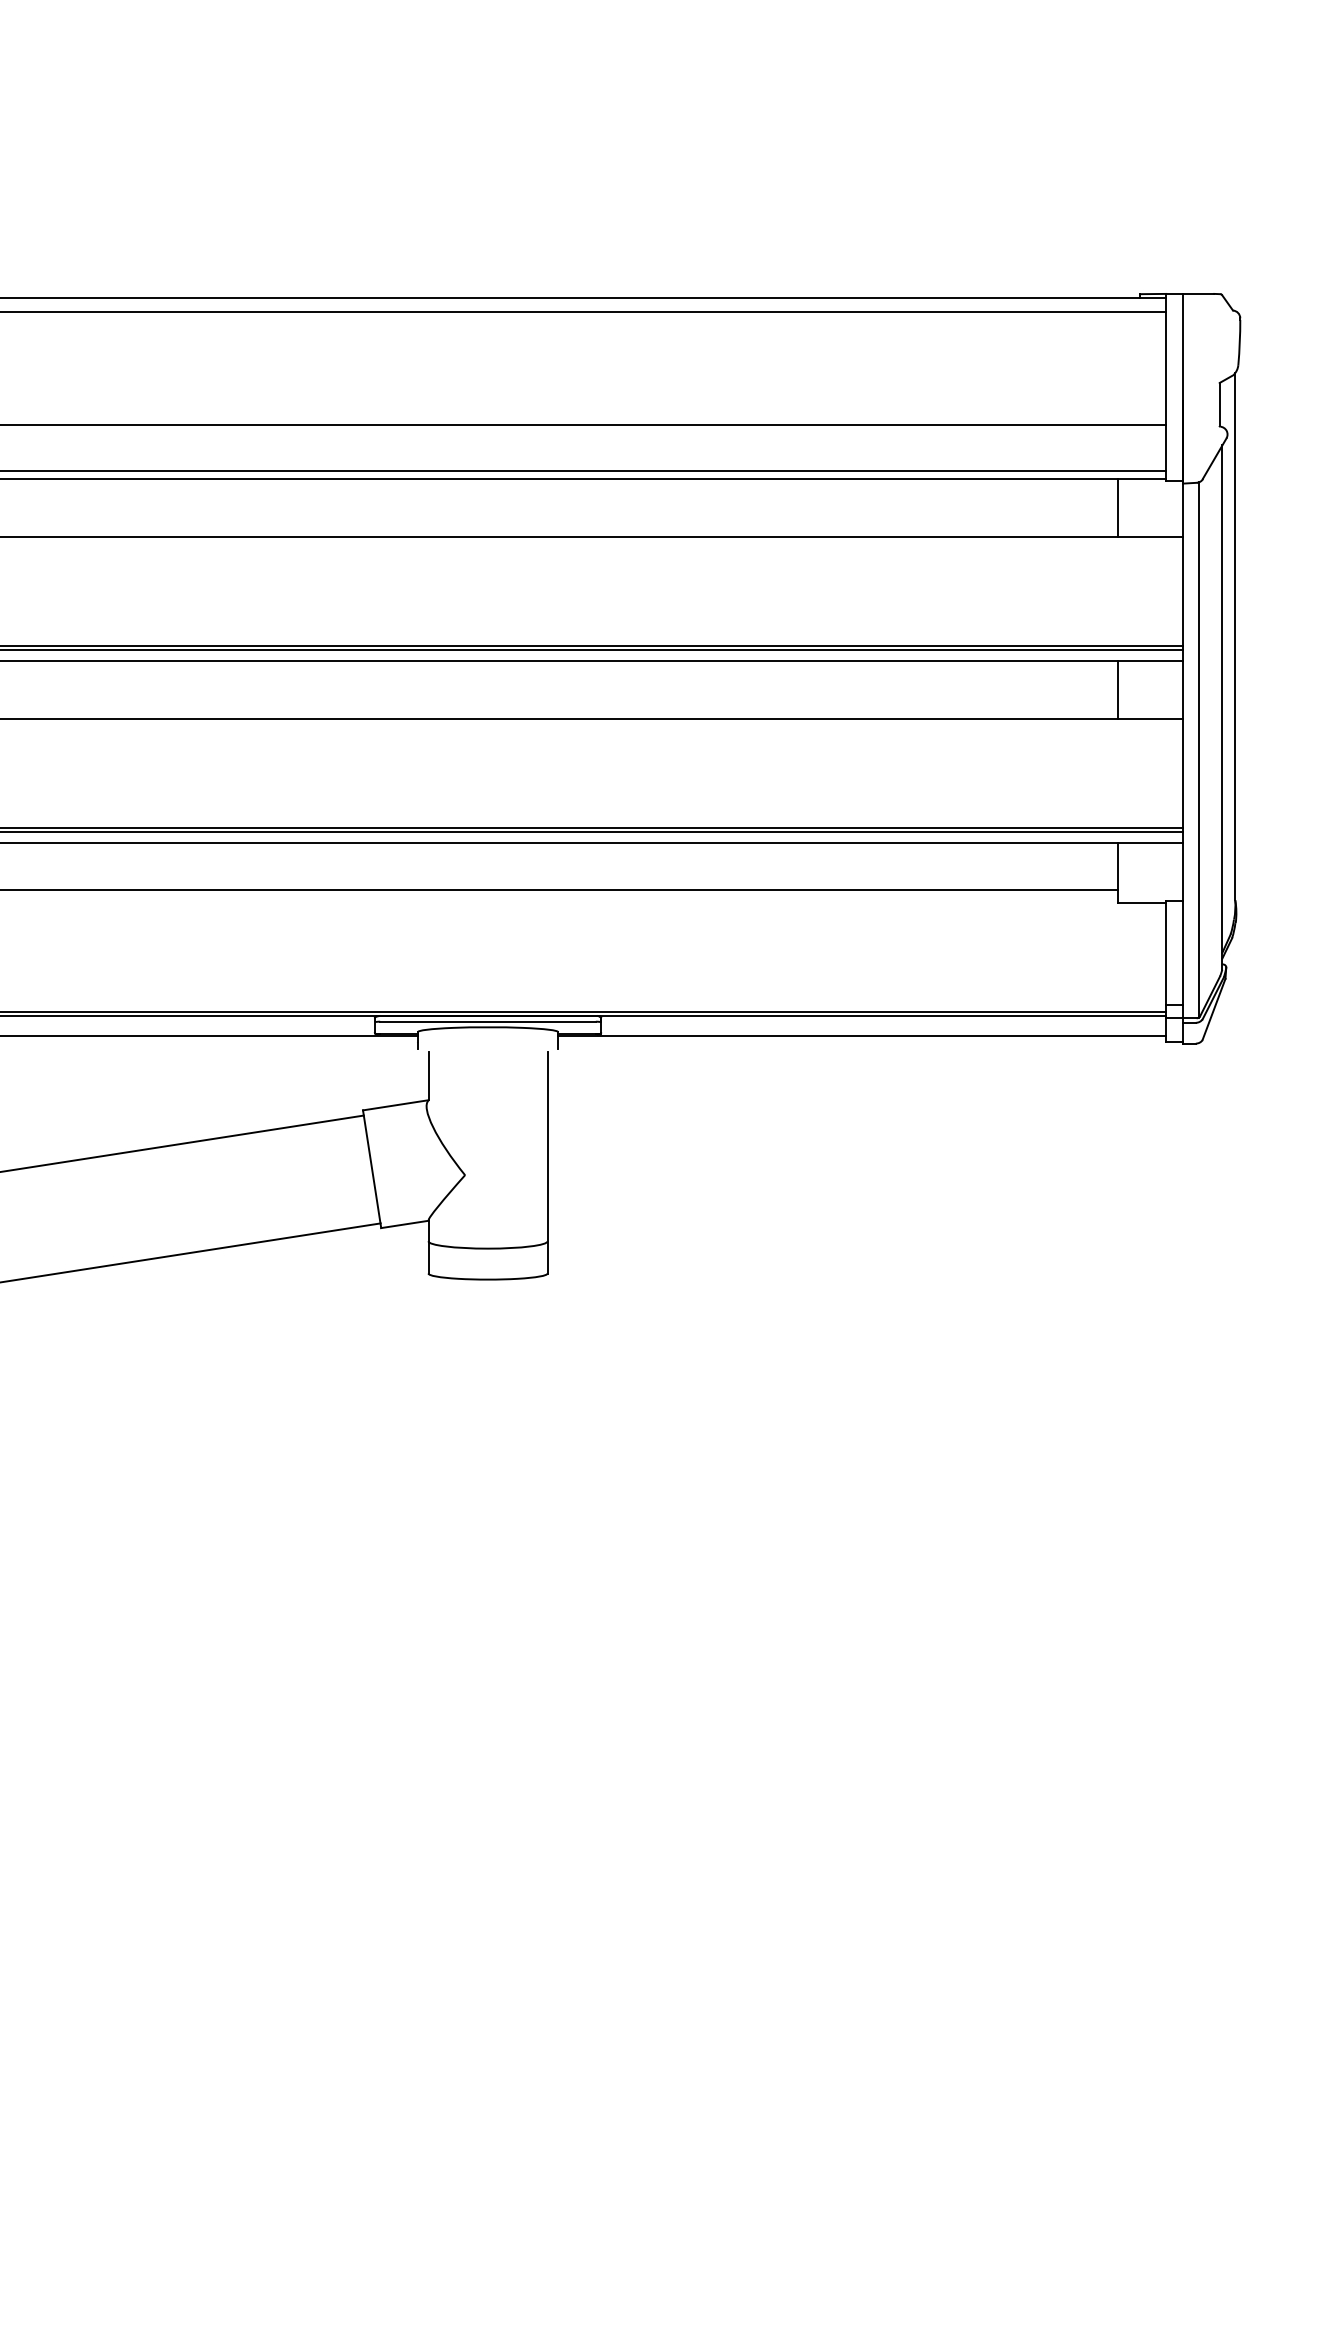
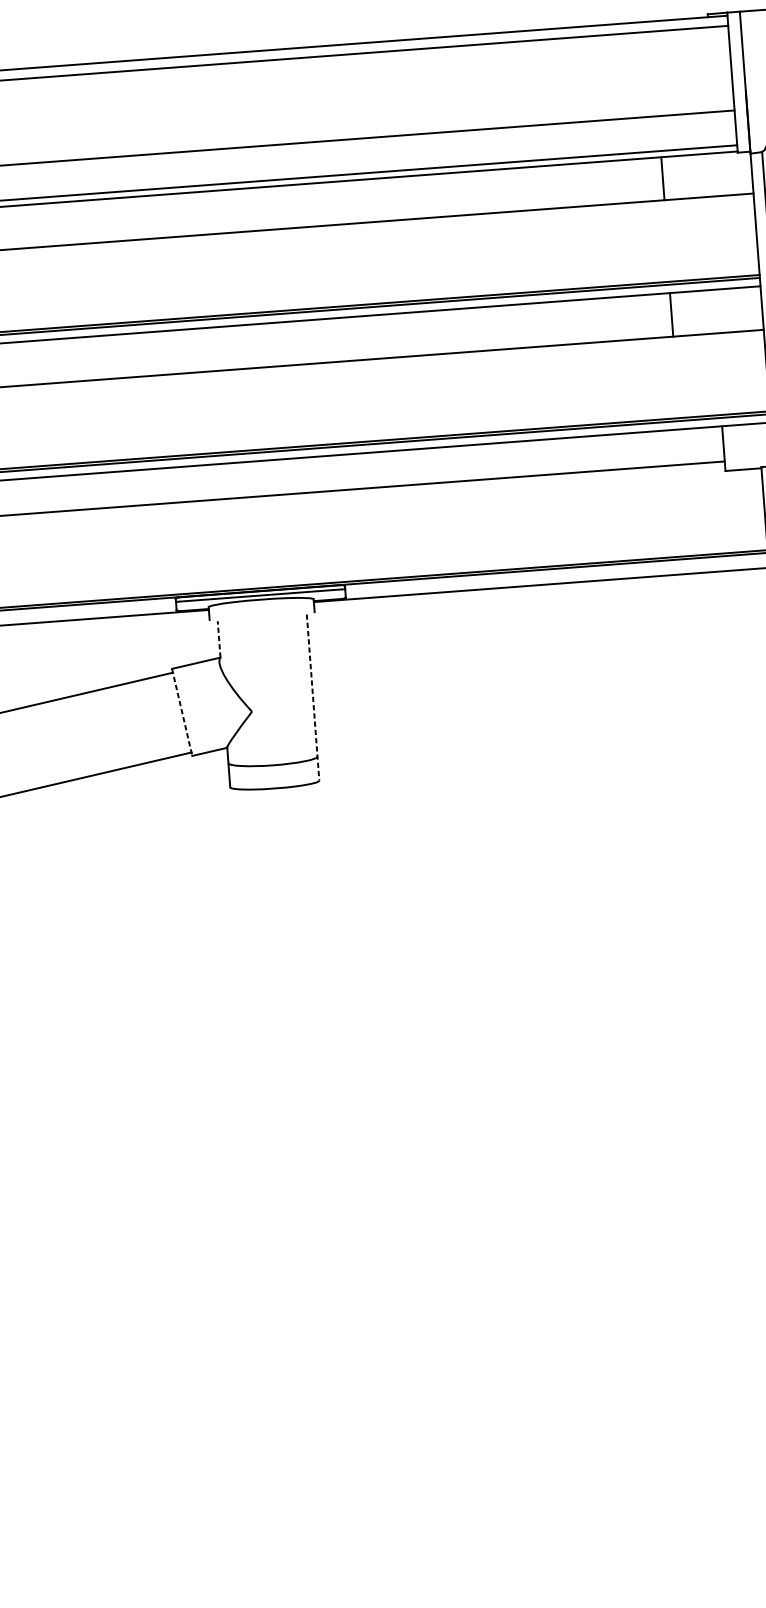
line: (1118, 507) -> (663, 178), moved
line: (1118, 689) -> (671, 314), moved
line: (428, 1075) -> (219, 639), solid -> dashed
line: (547, 1162) -> (313, 697), solid -> dashed
line: (372, 1169) -> (182, 712), solid -> dashed

